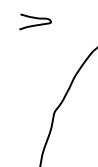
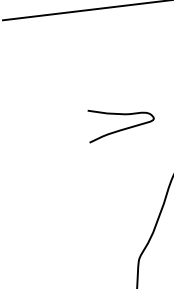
curve: (37, 19) -> (124, 116), moved

